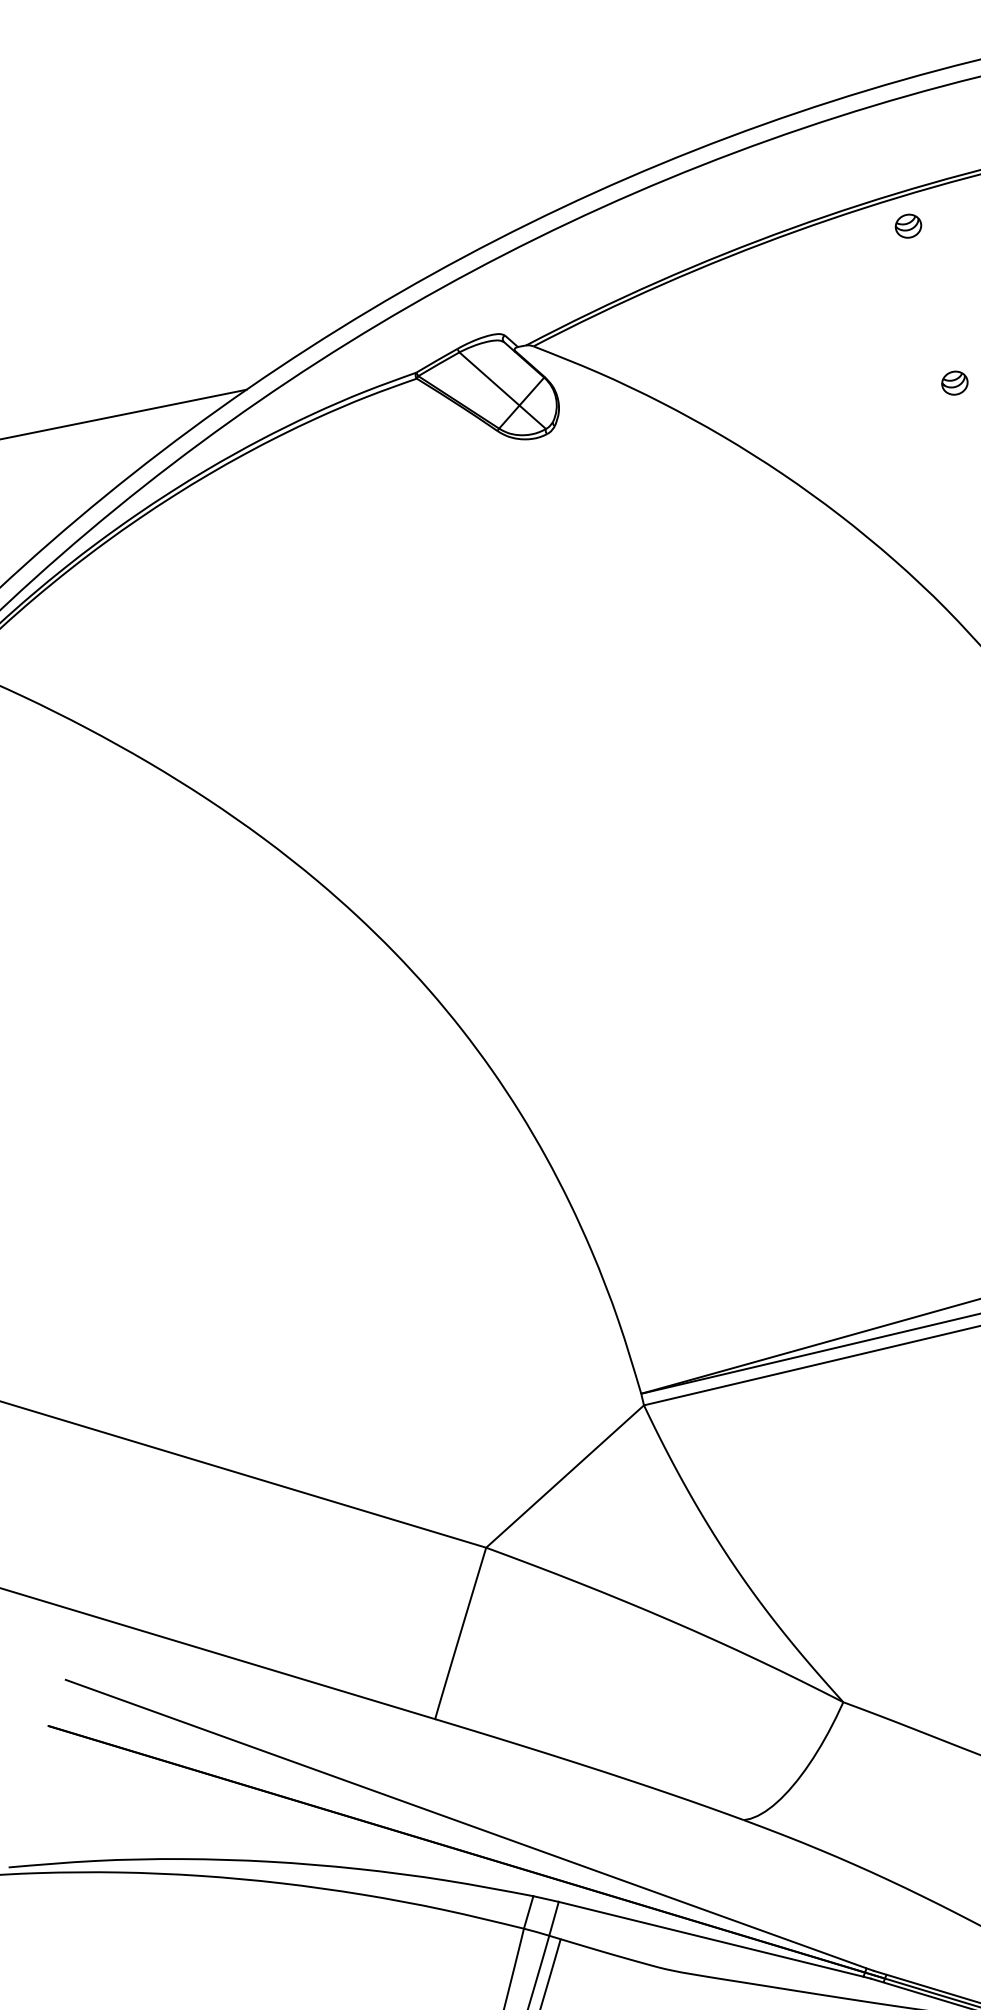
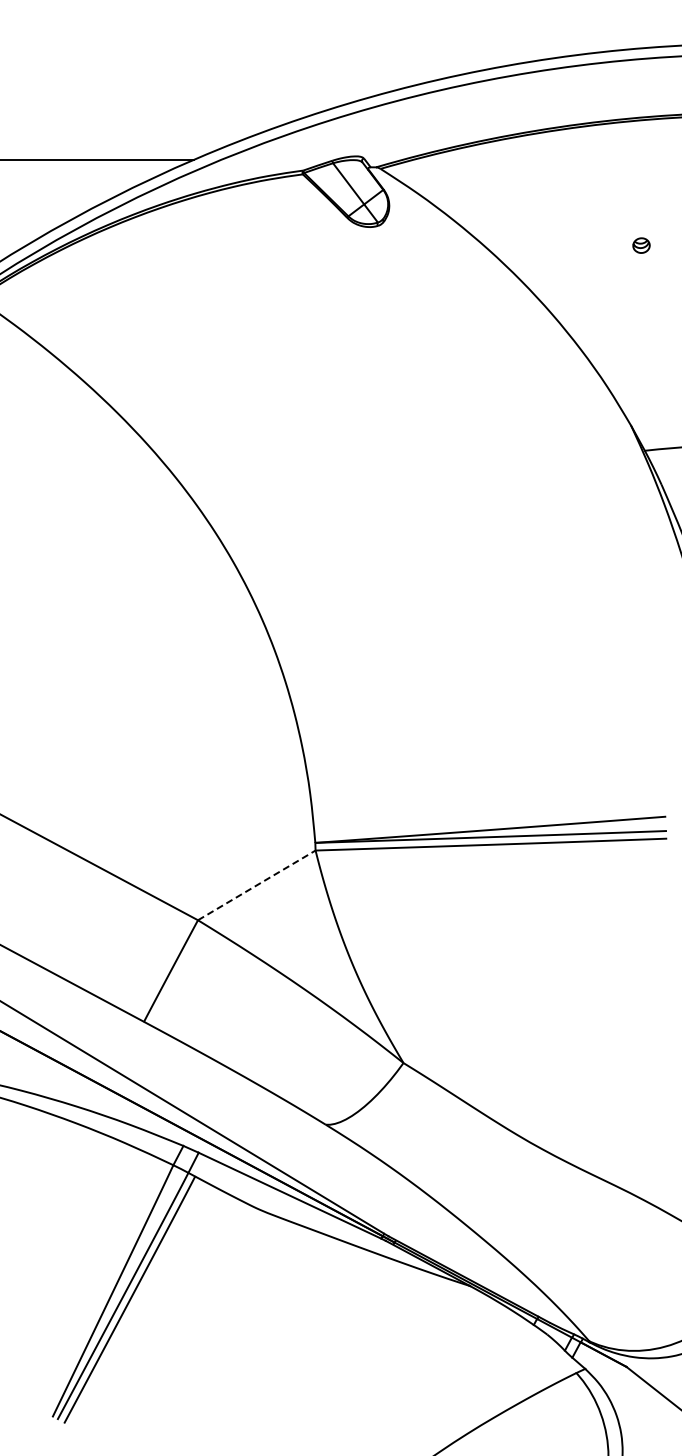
part: (908, 225) -> (632, 140), removed
line: (566, 1476) -> (257, 885), solid -> dashed

